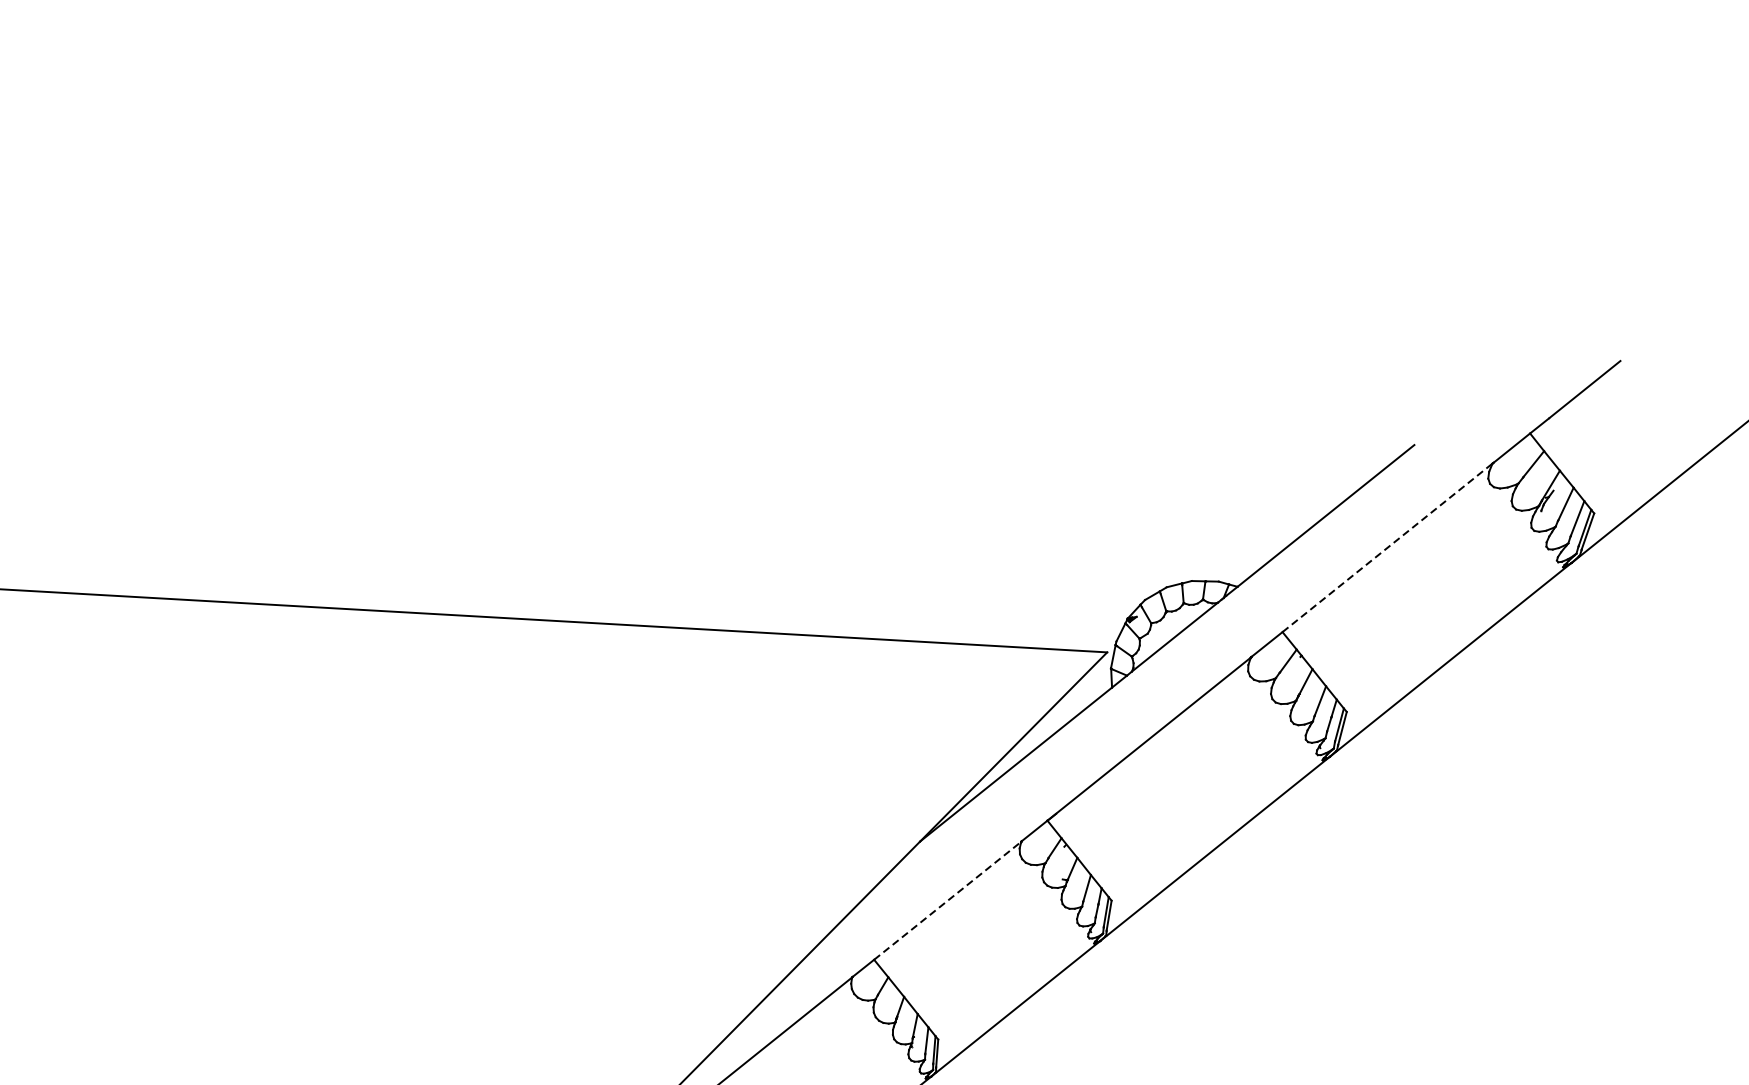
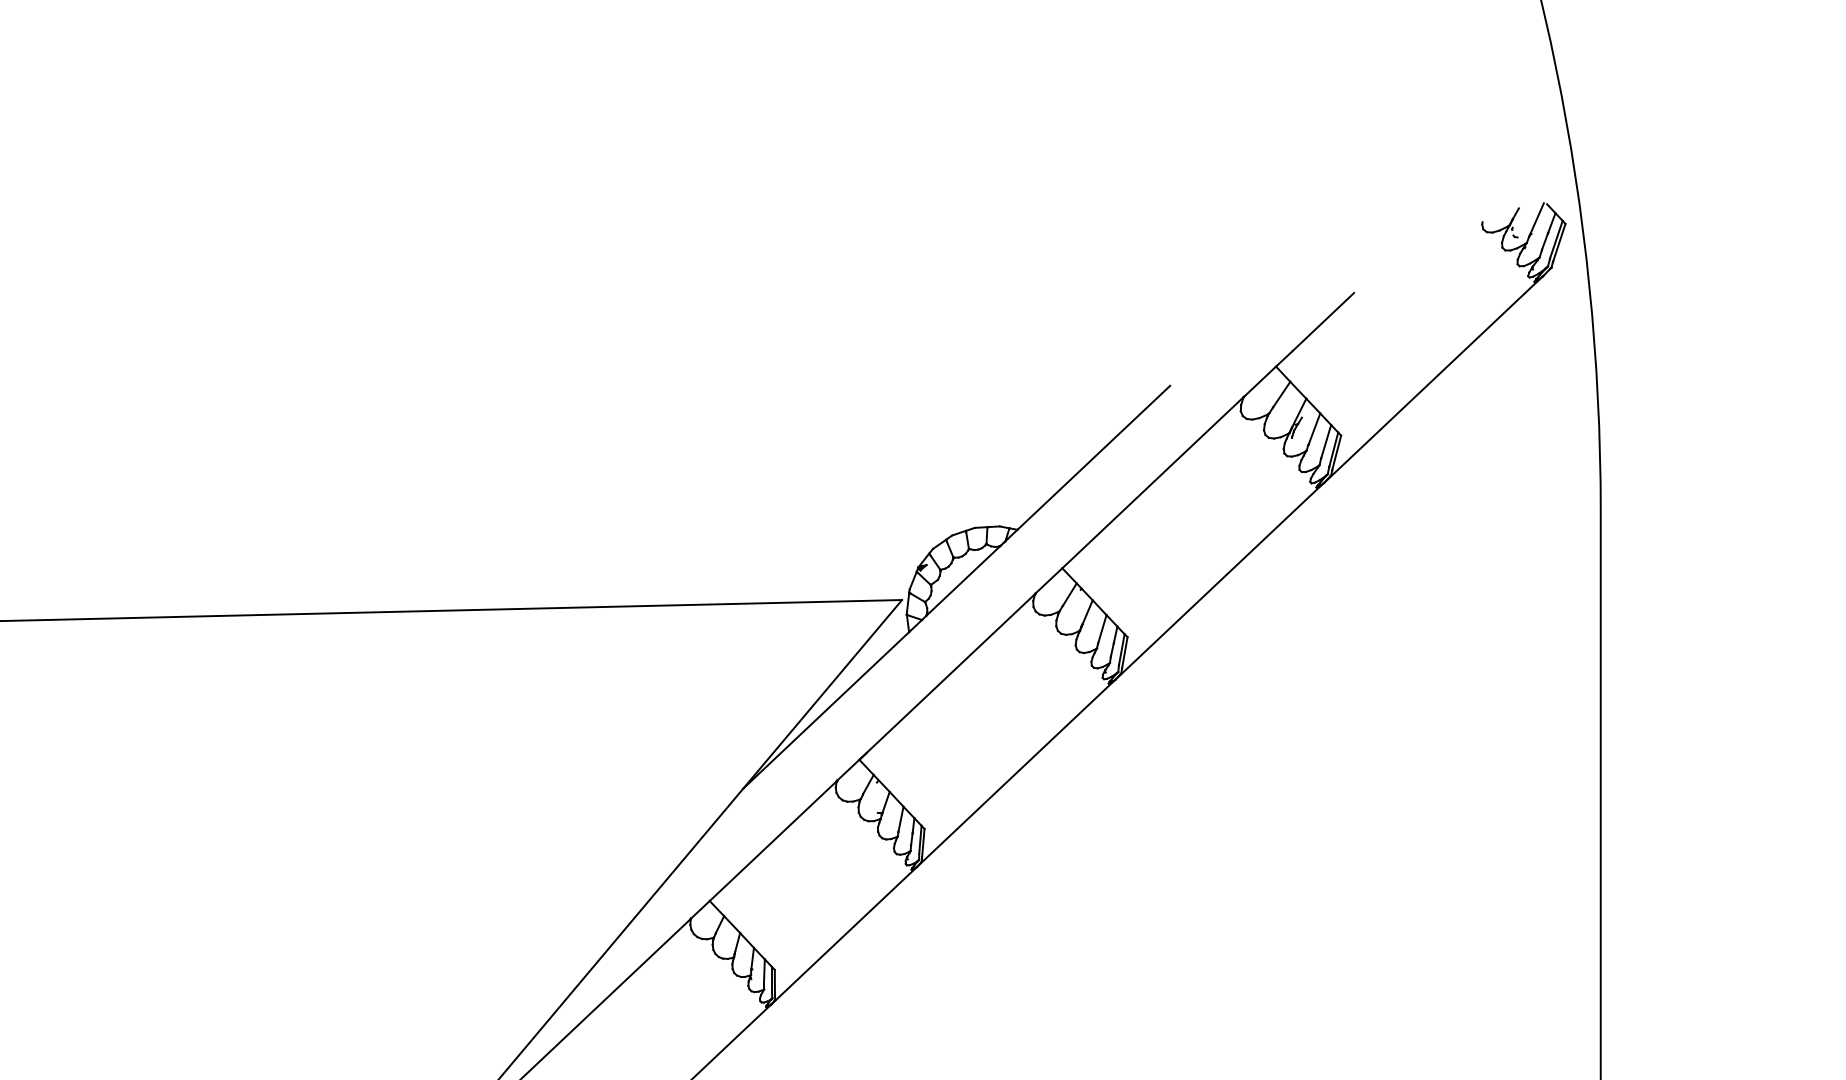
line: (1388, 547) -> (1153, 482), dashed -> solid
line: (948, 900) -> (773, 840), dashed -> solid

